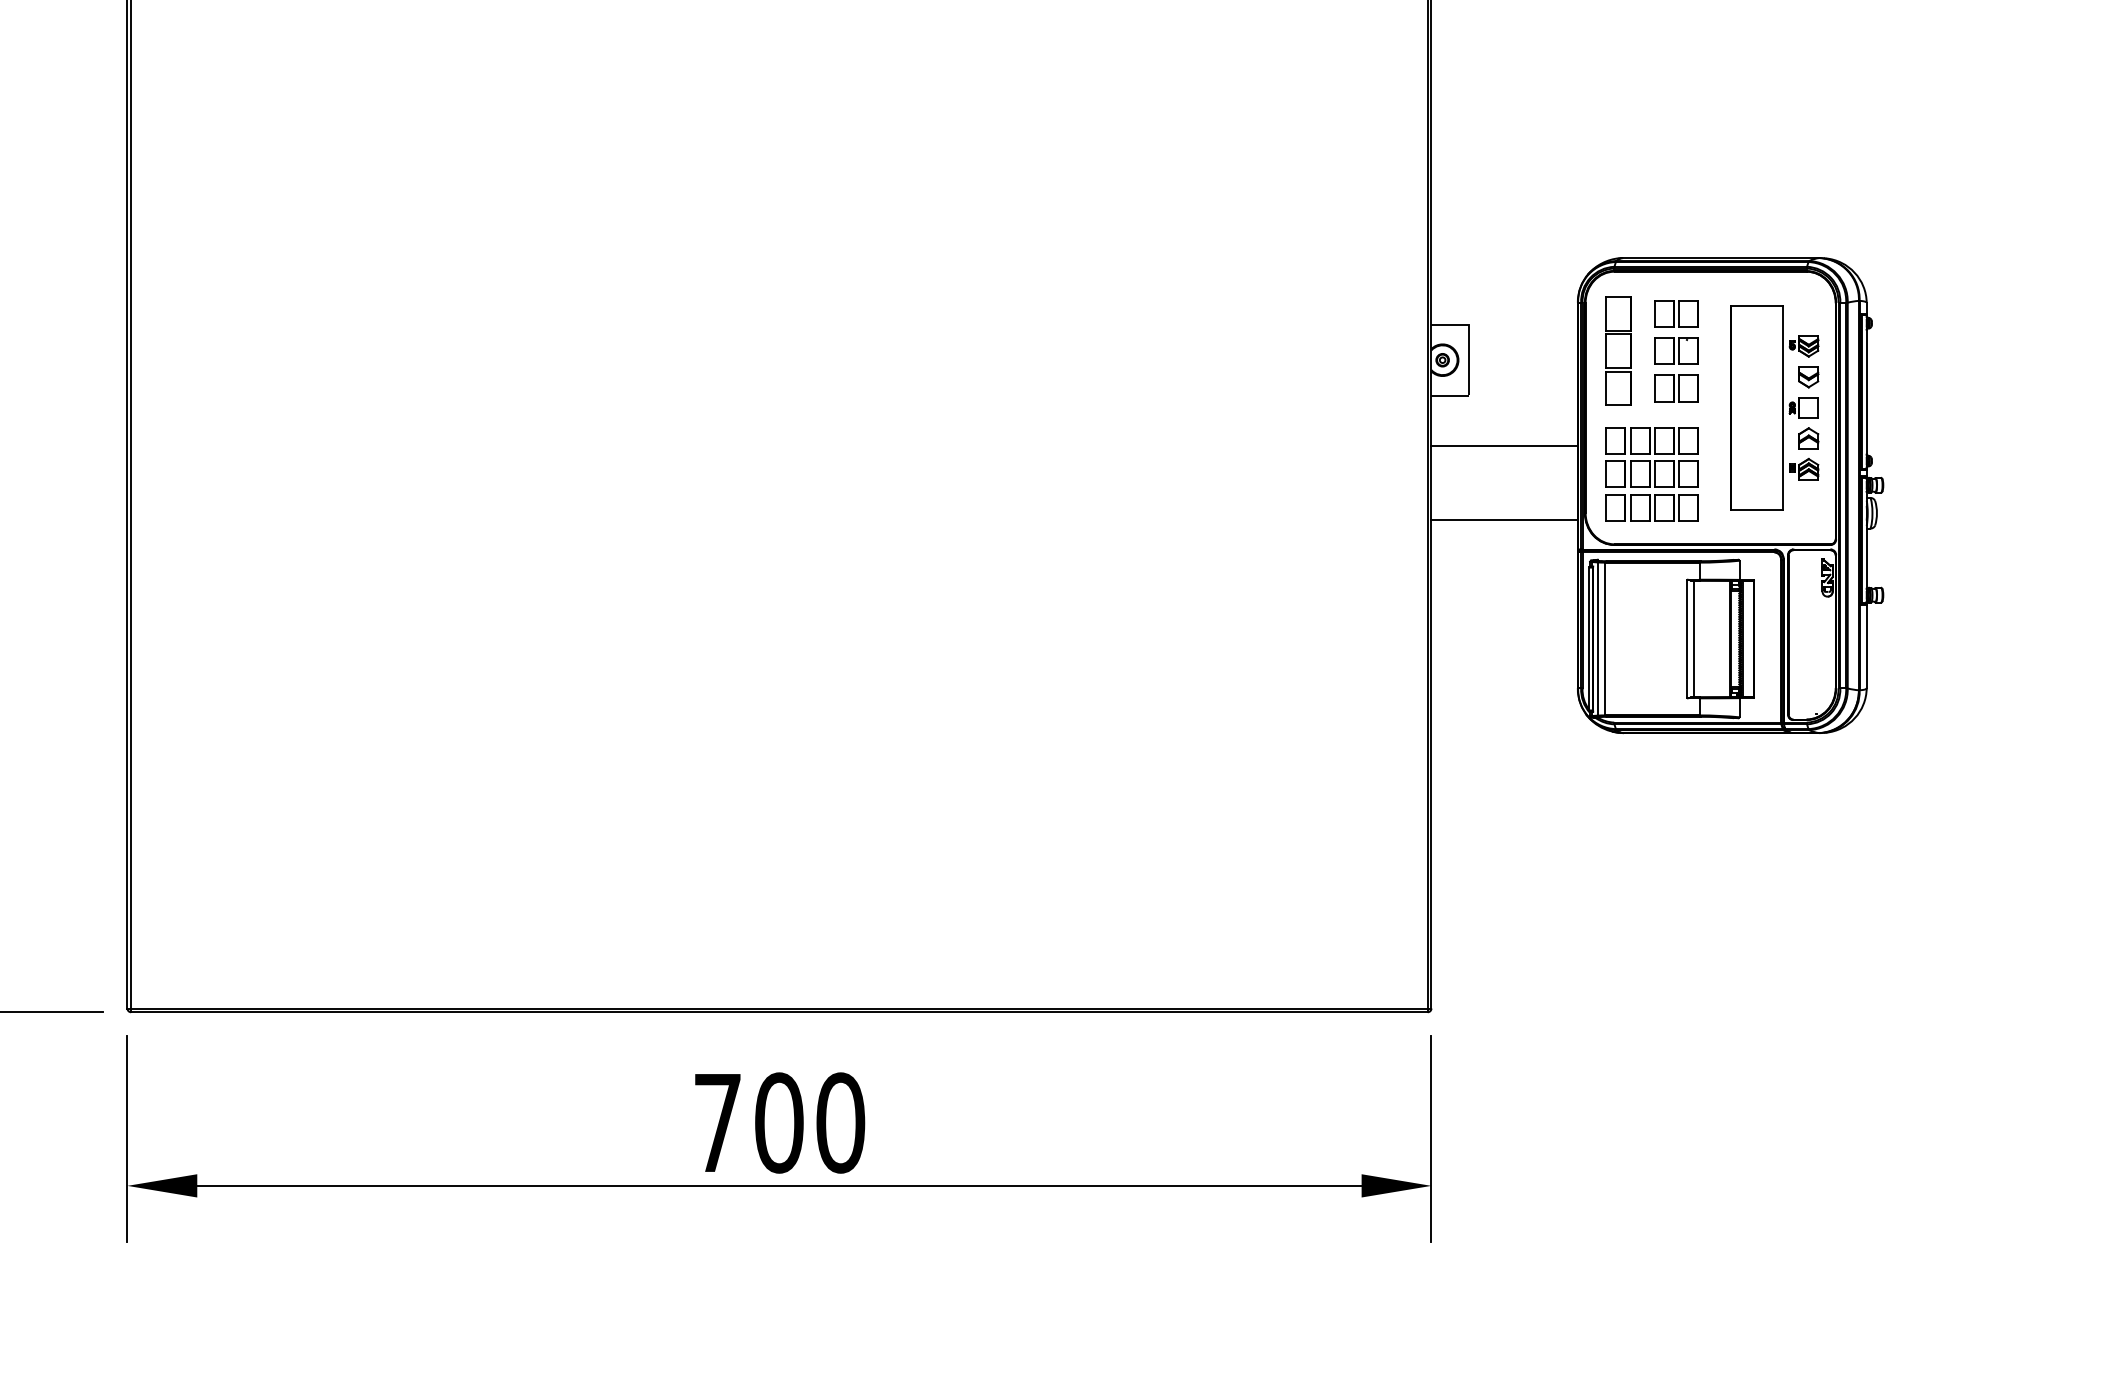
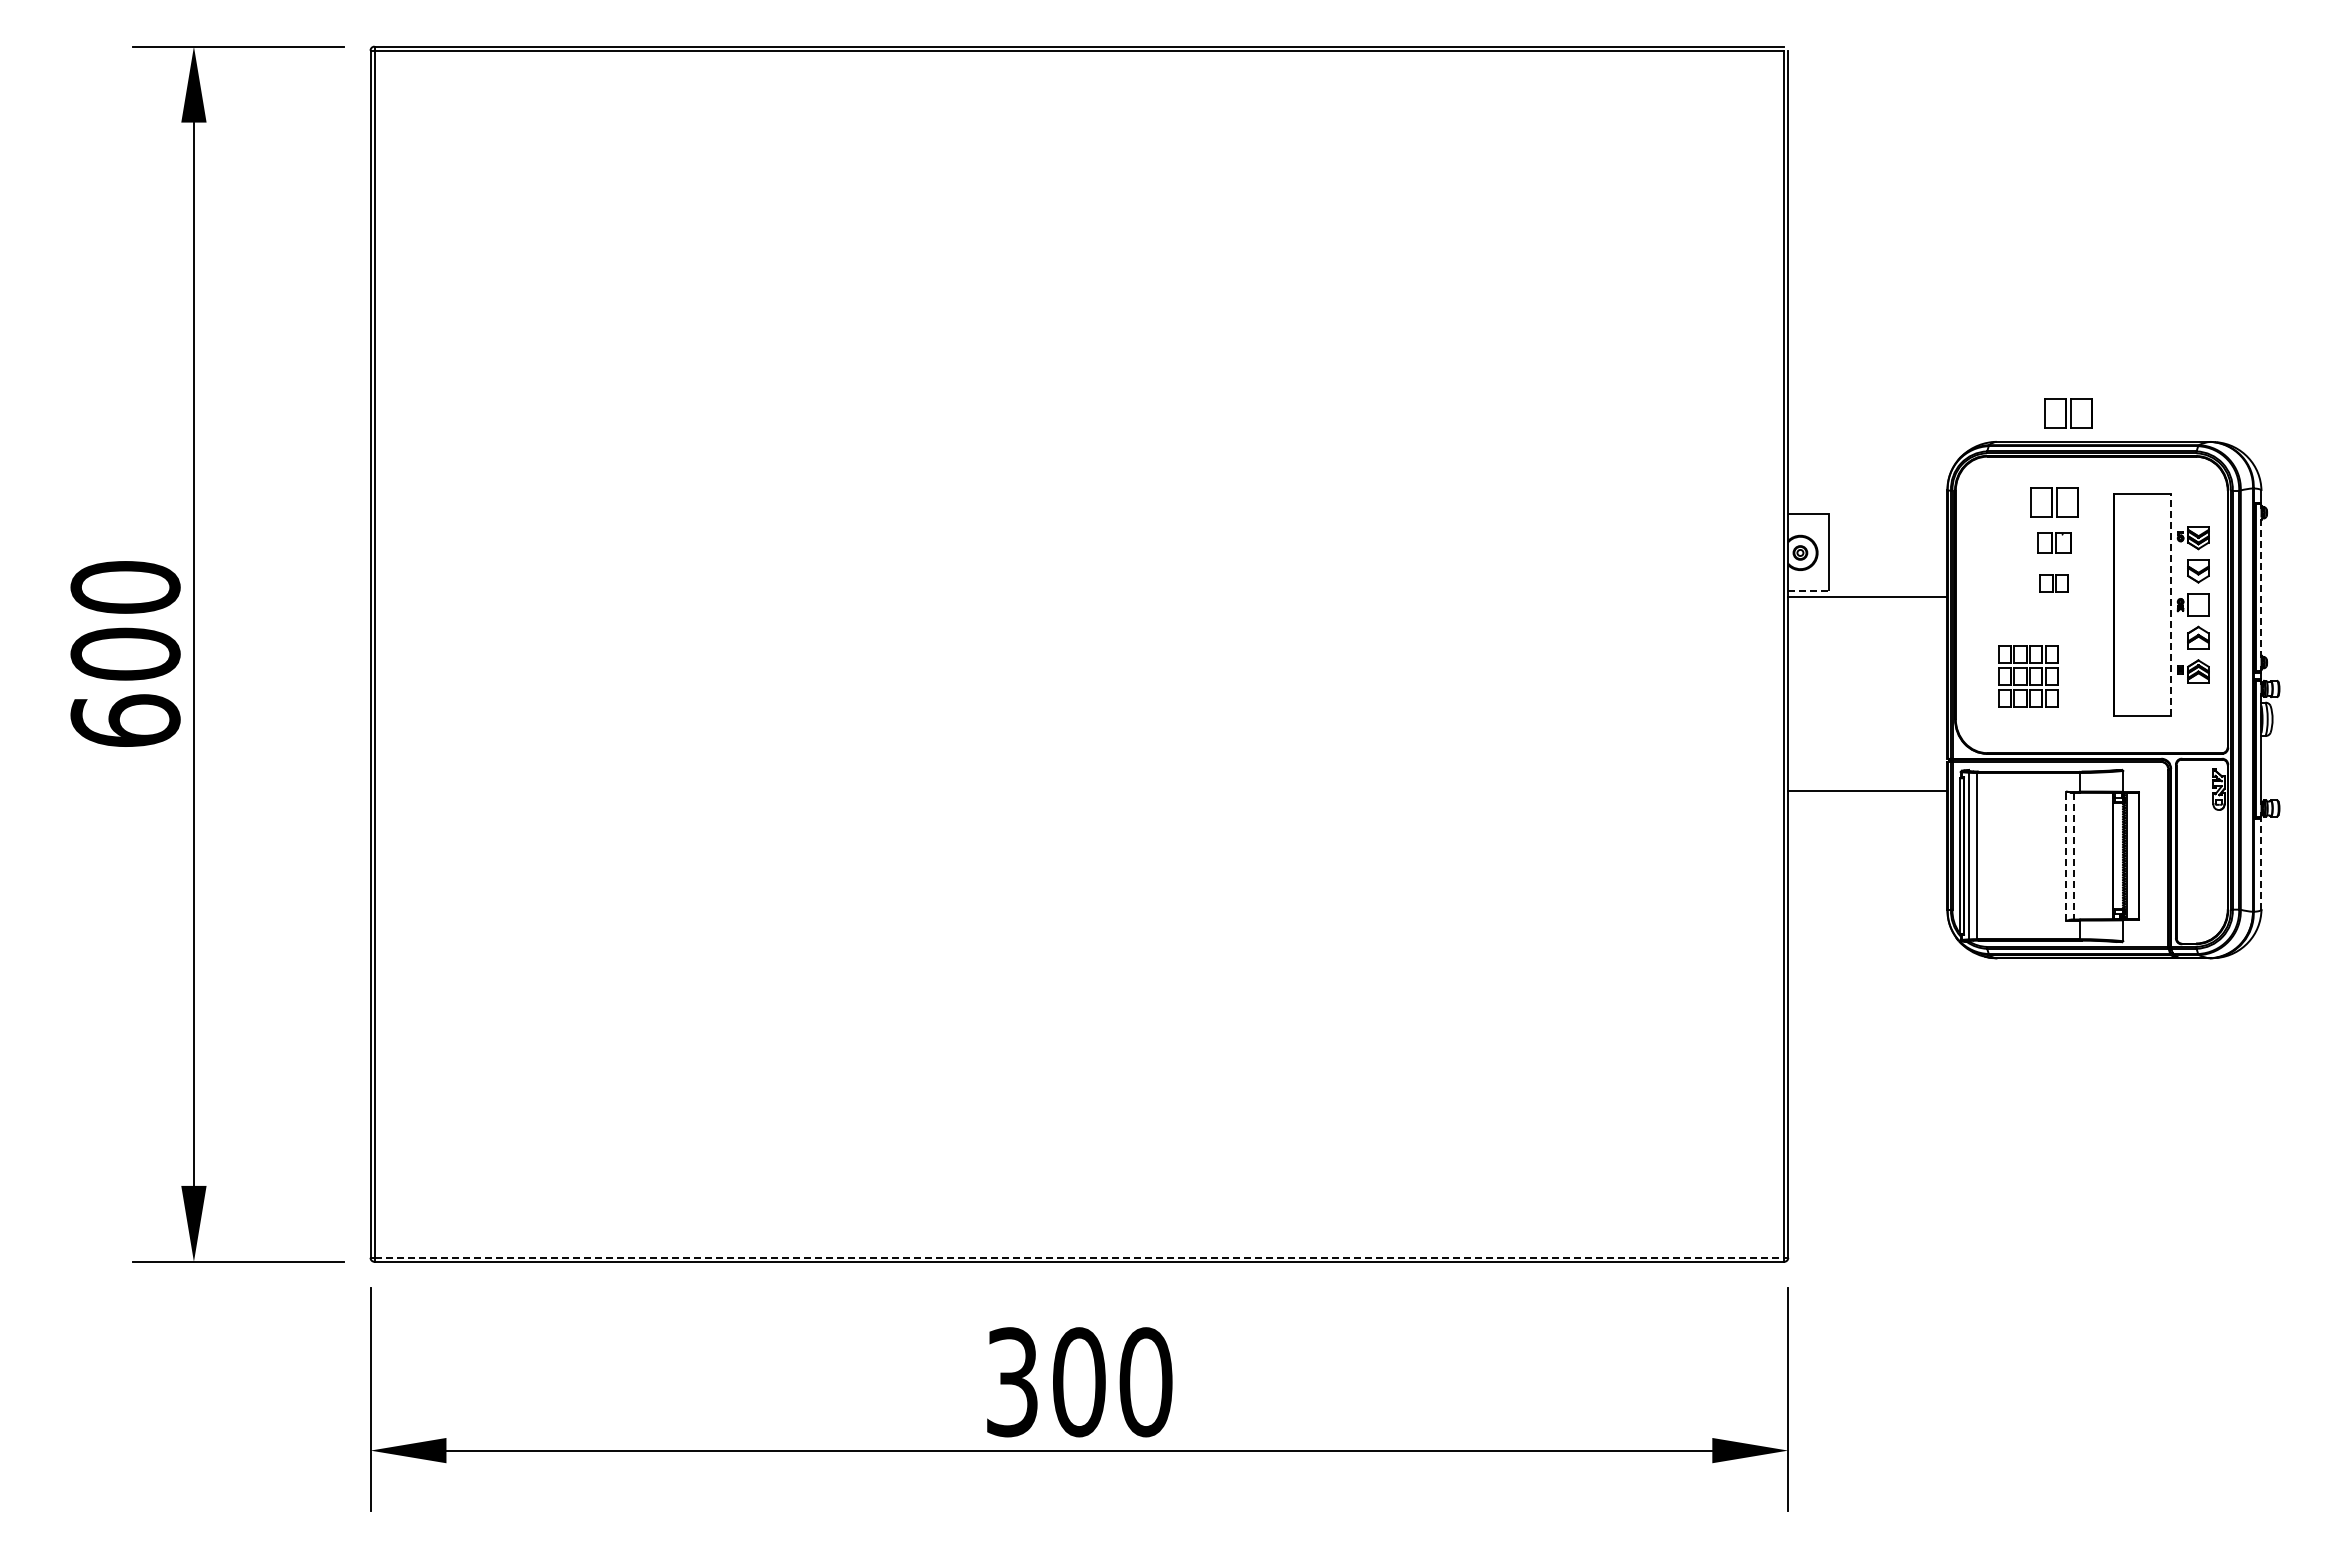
part: (1689, 231) -> (2068, 413), added
part: (1618, 350) -> (1991, 542), removed
part: (1676, 350) -> (2054, 542), size x0.7
part: (1676, 388) -> (2054, 583), size x0.6
line: (1866, 391) -> (2261, 587), solid -> dashed
line: (1451, 395) -> (1809, 591), solid -> dashed
line: (1783, 407) -> (2170, 604), solid -> dashed
line: (1504, 446) -> (1867, 597), moved
part: (1652, 473) -> (2028, 676), size x0.6
line: (1504, 520) -> (1867, 791), moved
line: (1687, 639) -> (2066, 856), solid -> dashed
line: (1693, 639) -> (2073, 856), solid -> dashed
line: (1866, 645) -> (2261, 863), solid -> dashed
line: (779, 1008) -> (1079, 1257), solid -> dashed
text: (717, 1123) -> (1012, 1382), 700 -> 300

